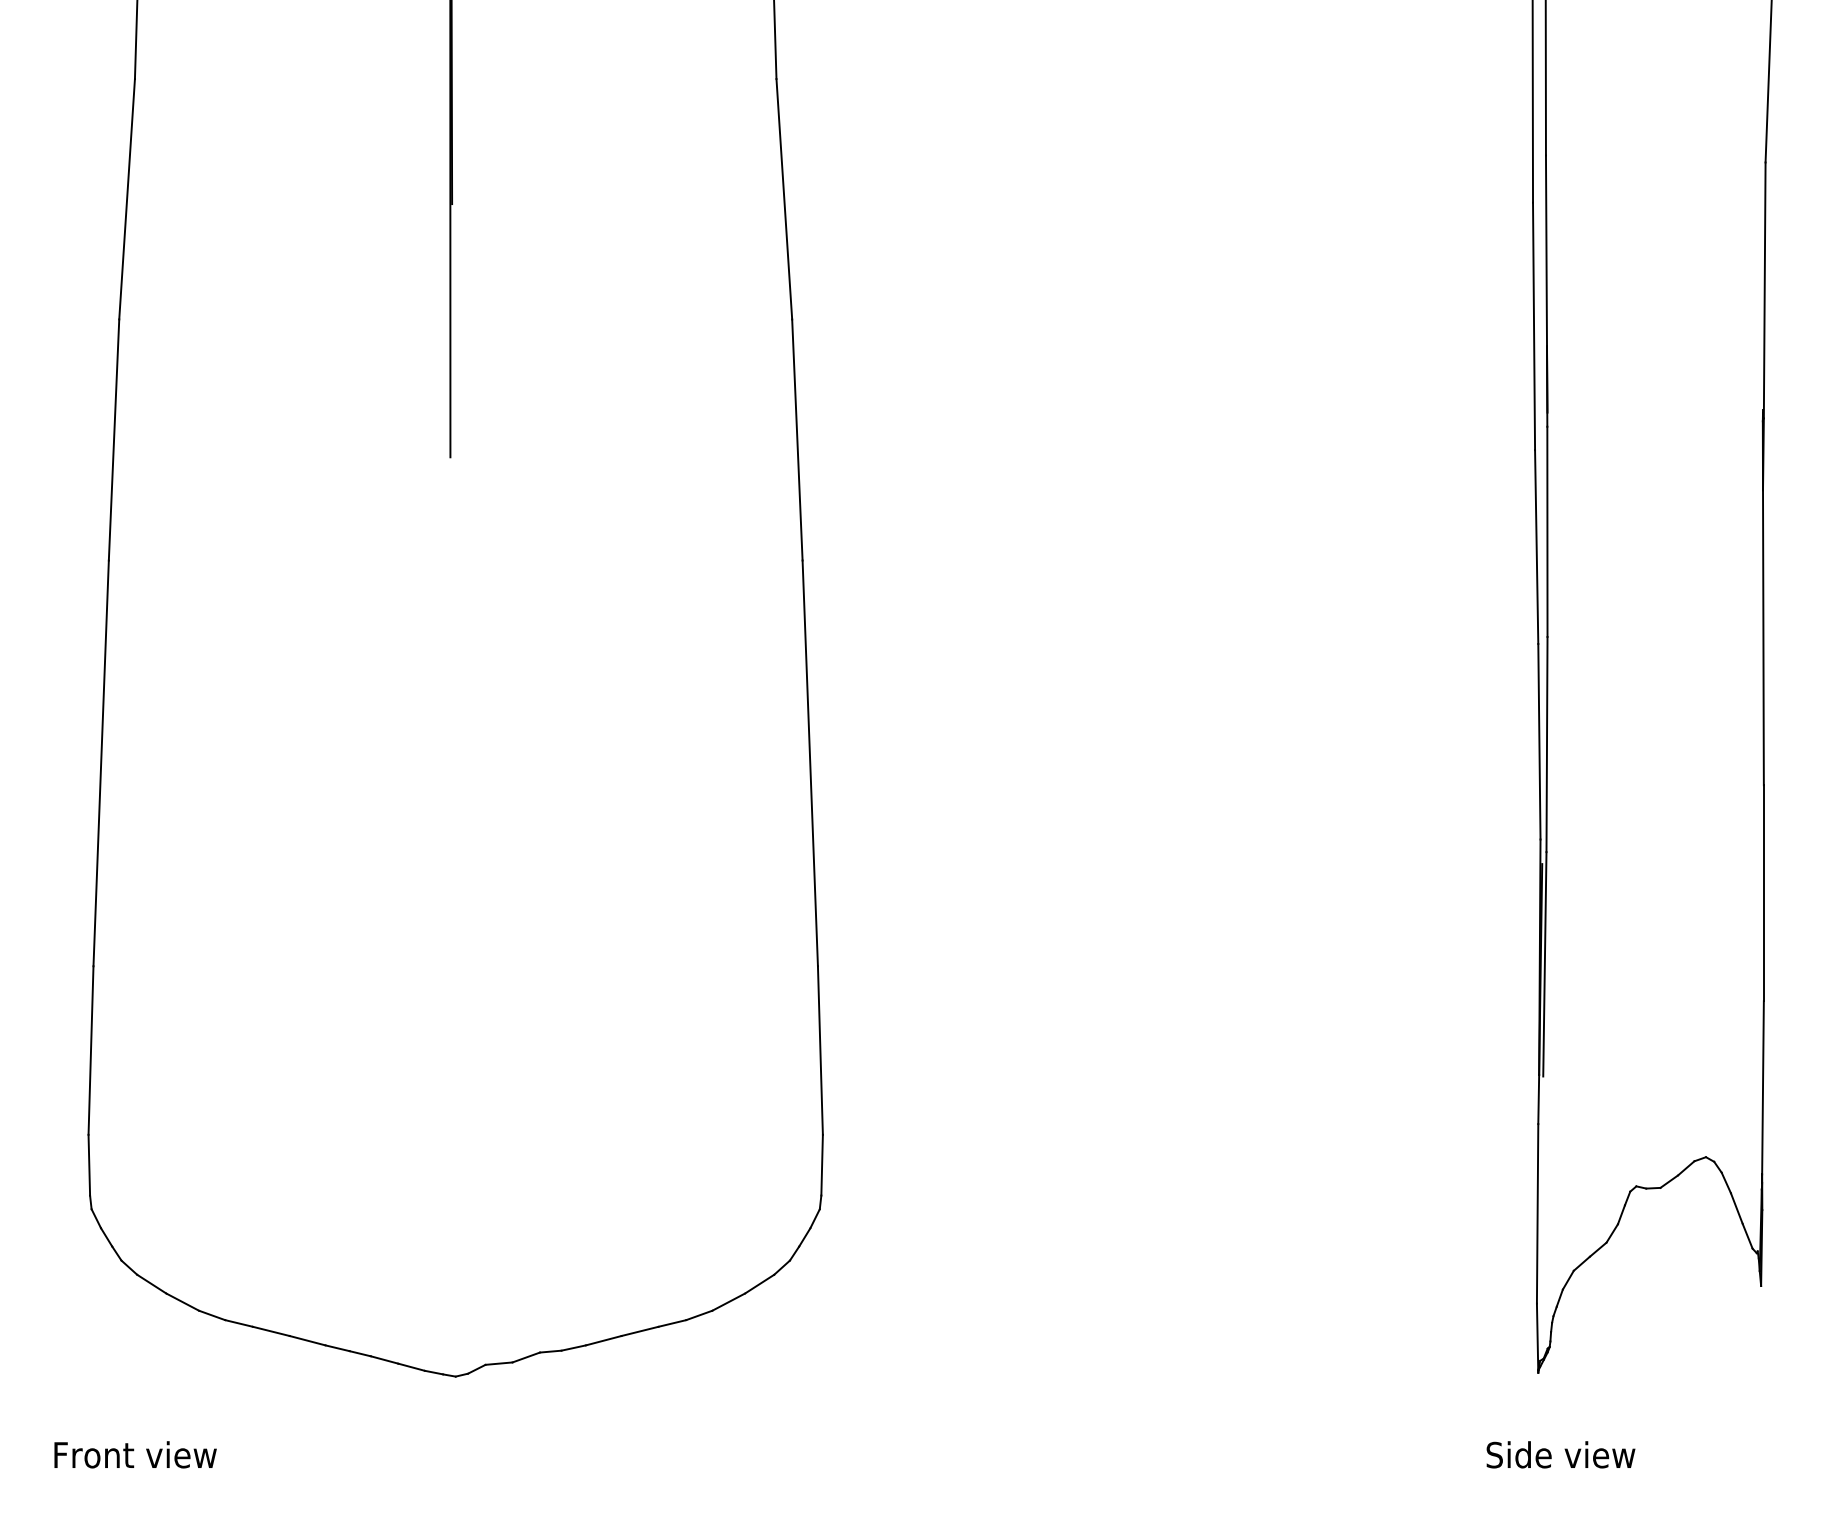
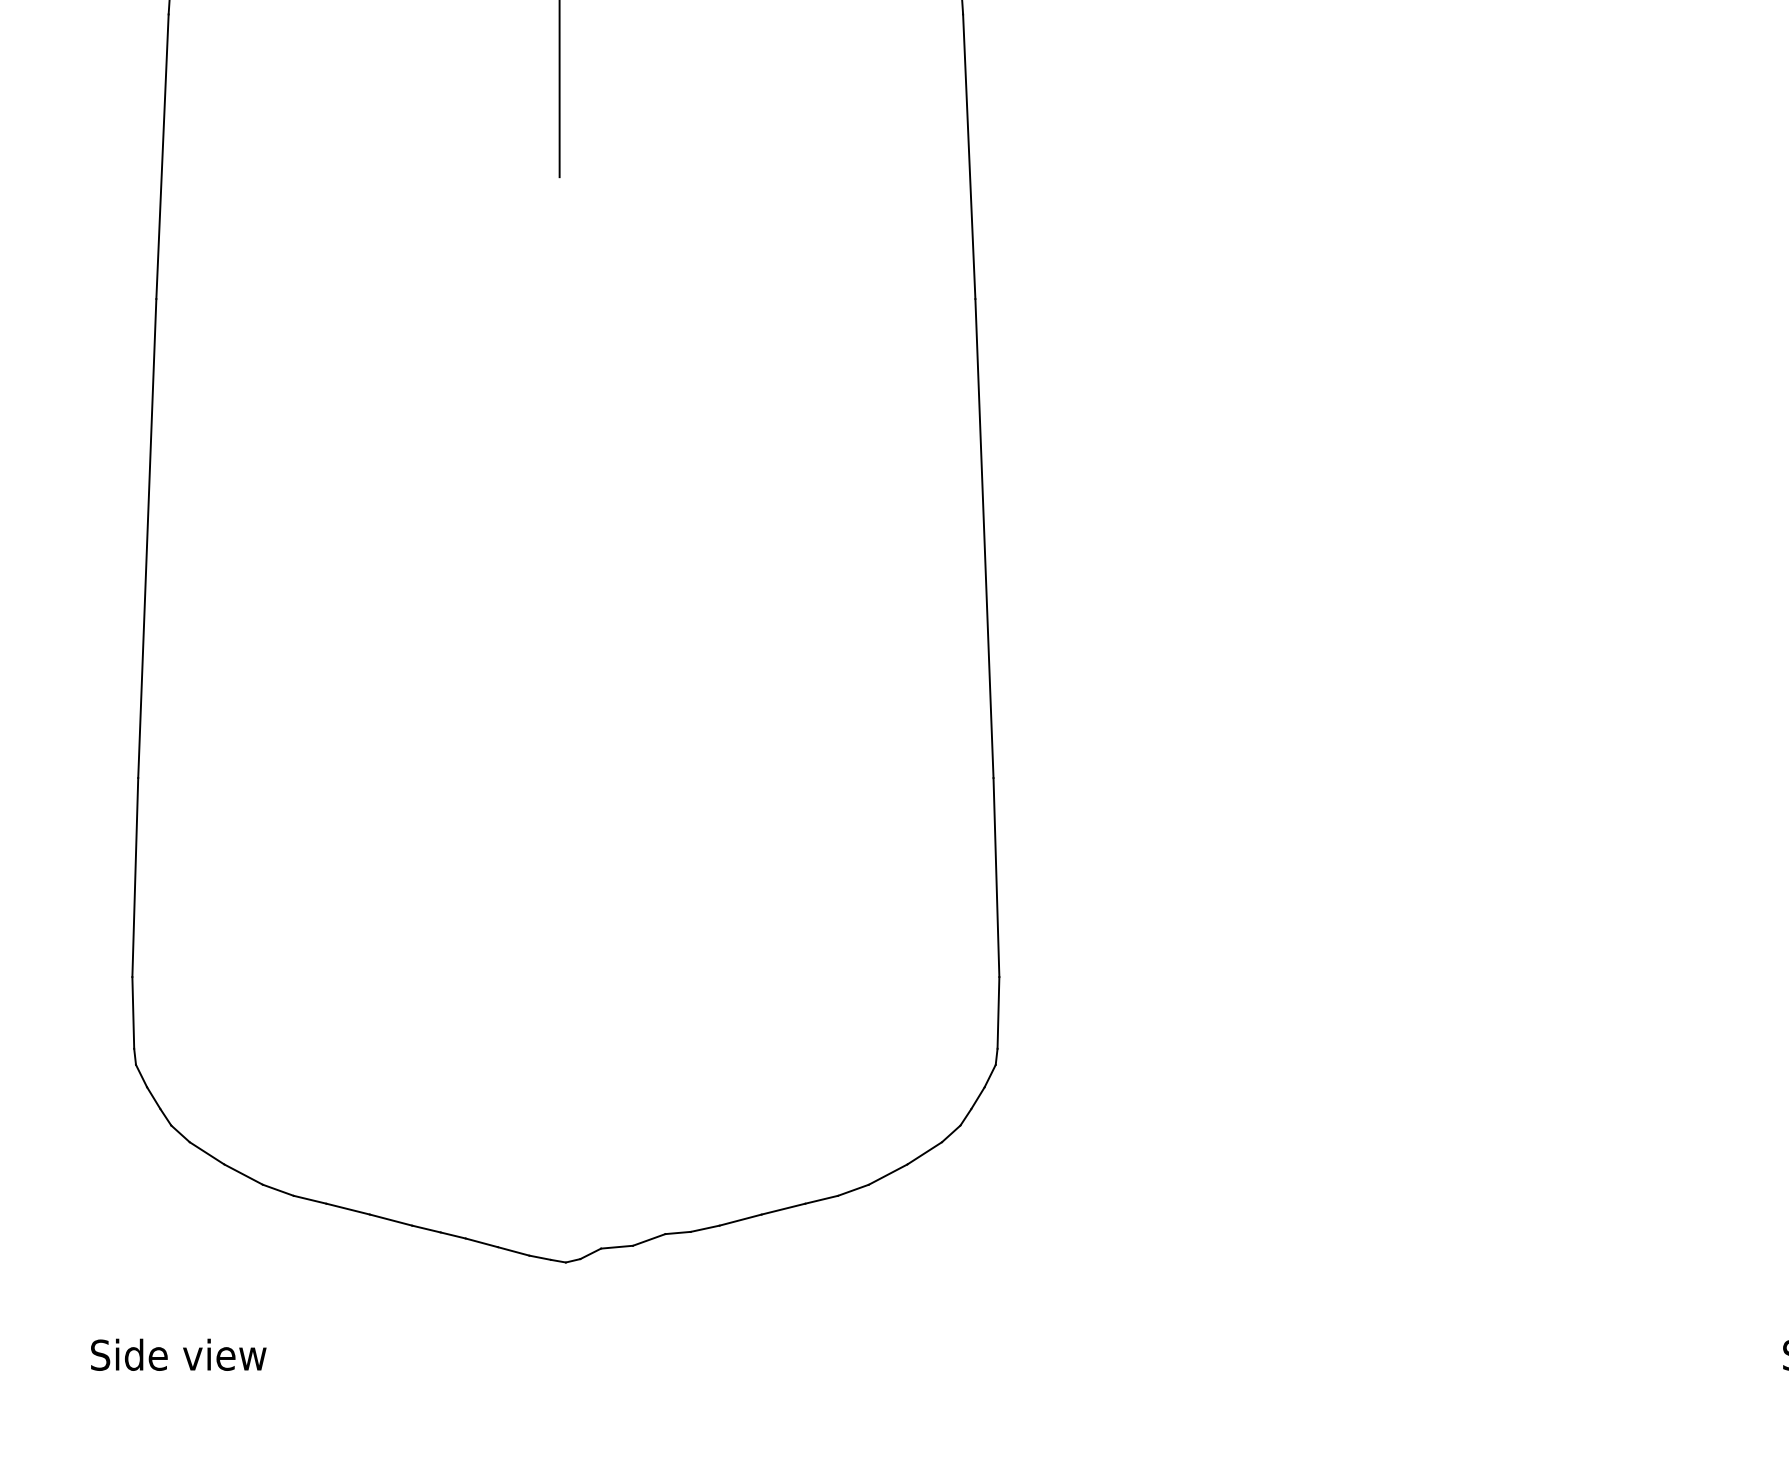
text: (134, 1454) -> (186, 1354), Front view -> Side view

